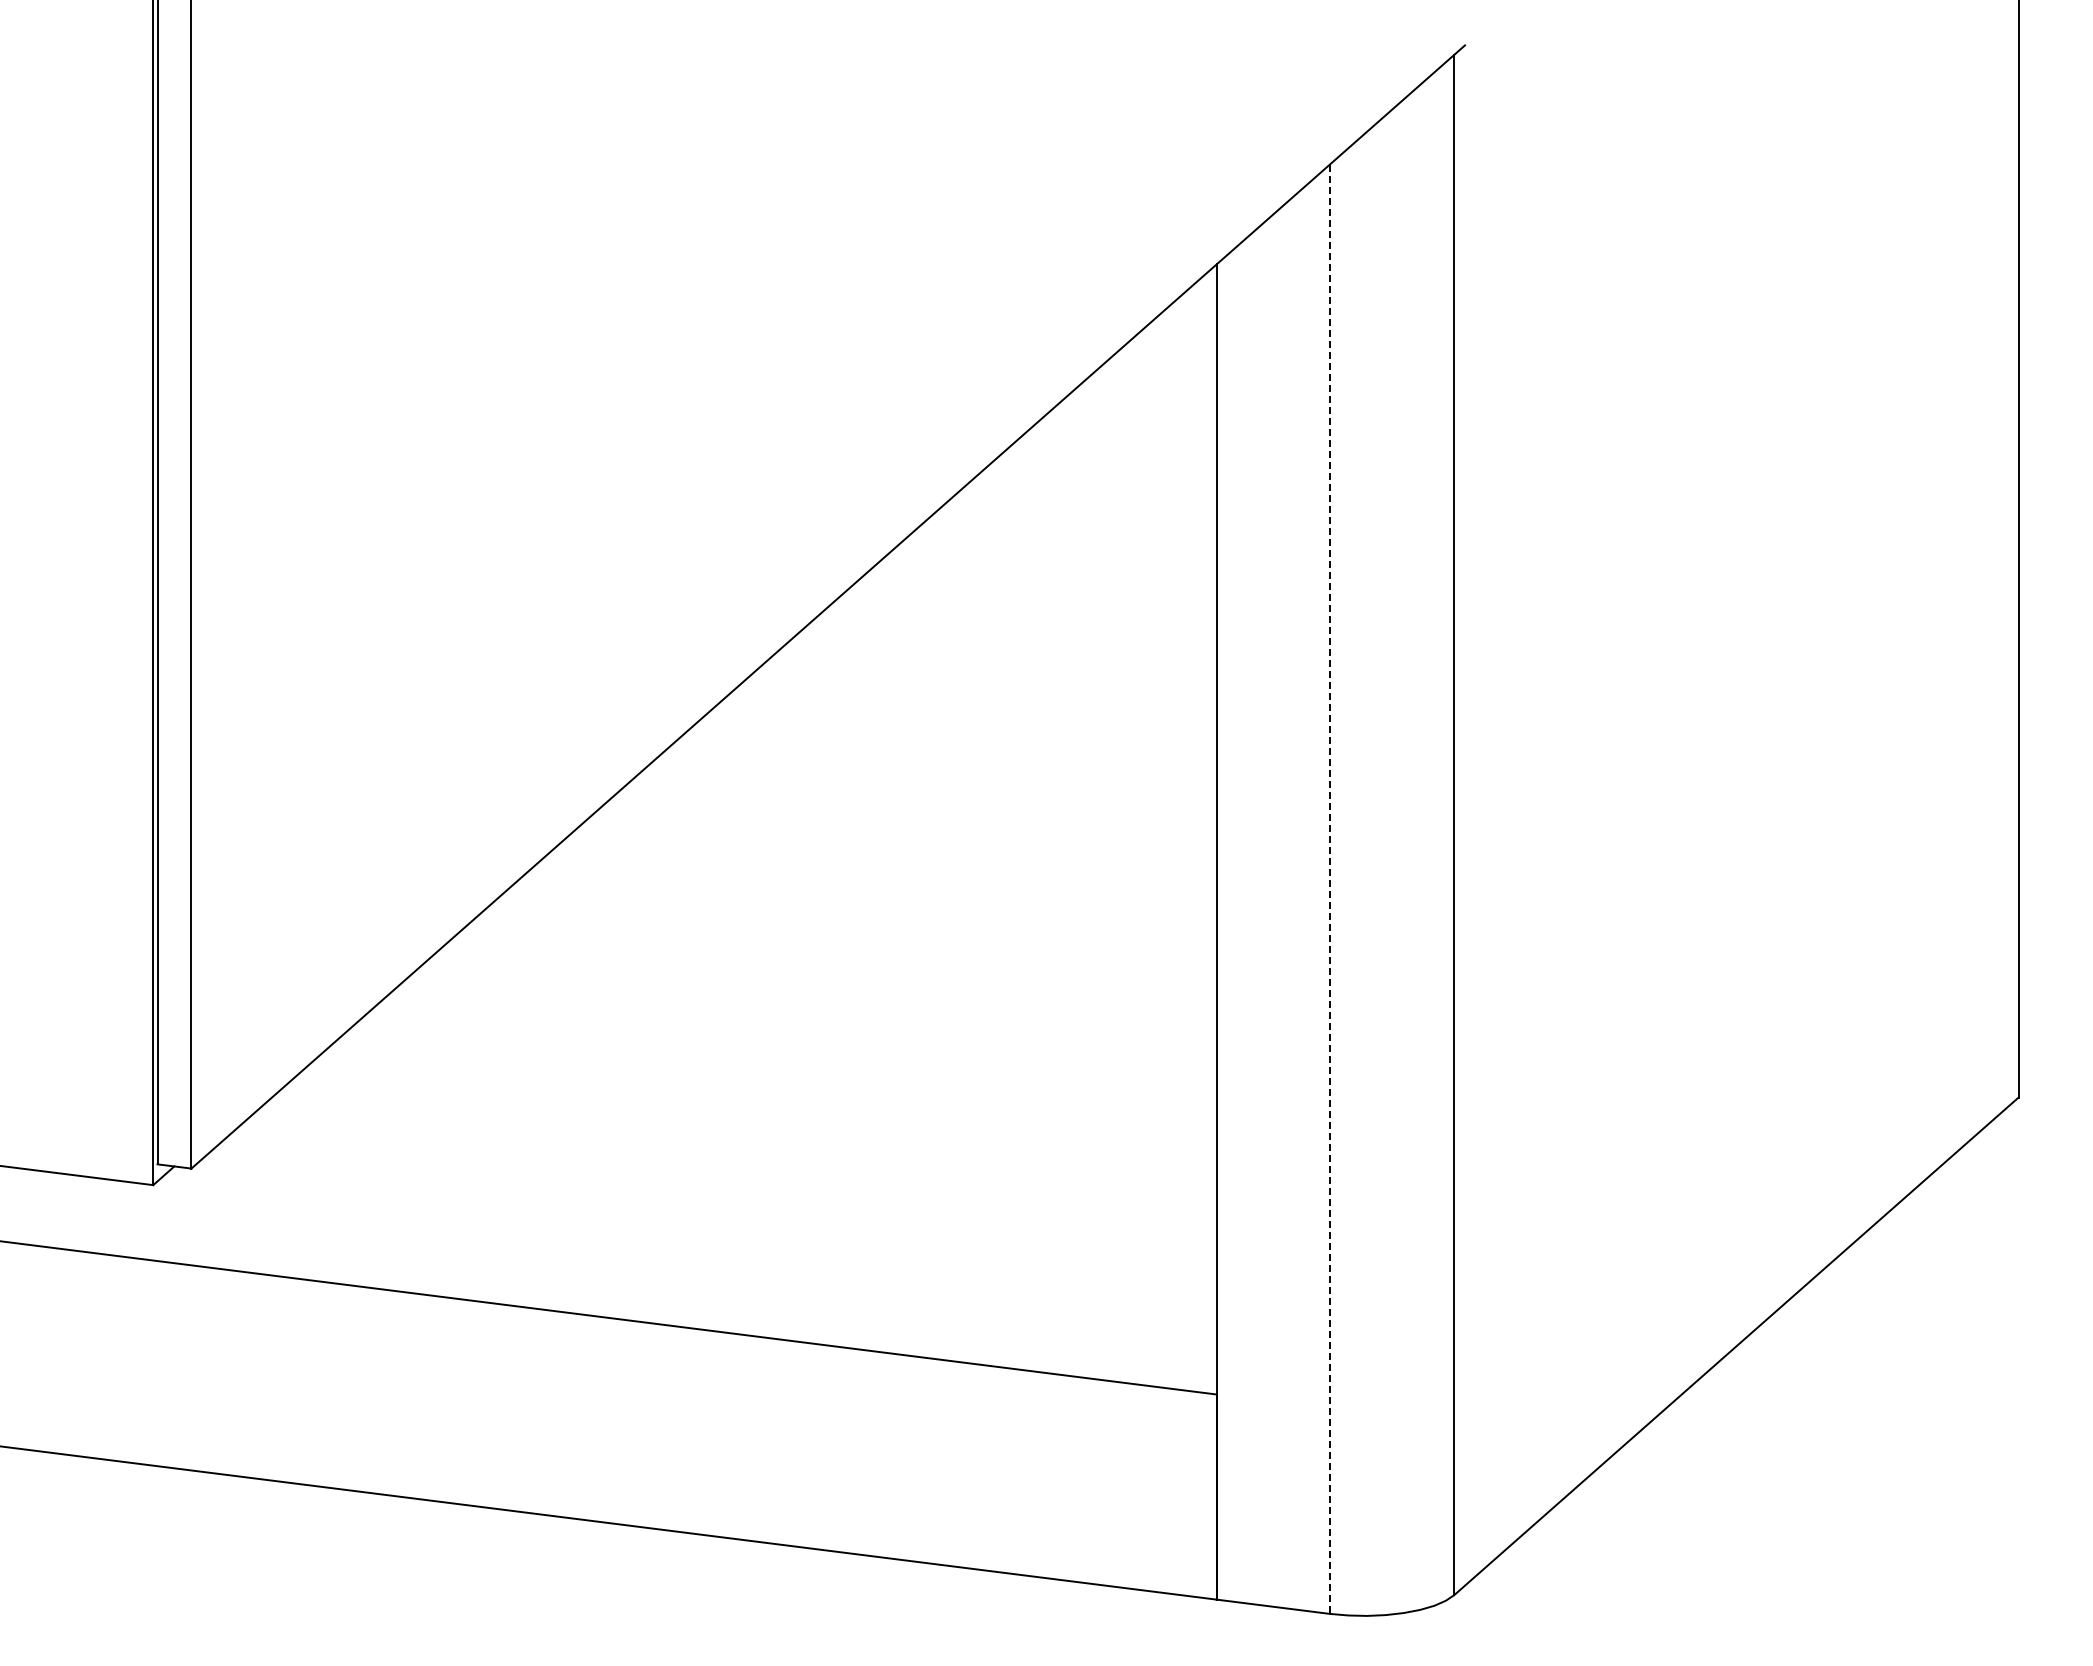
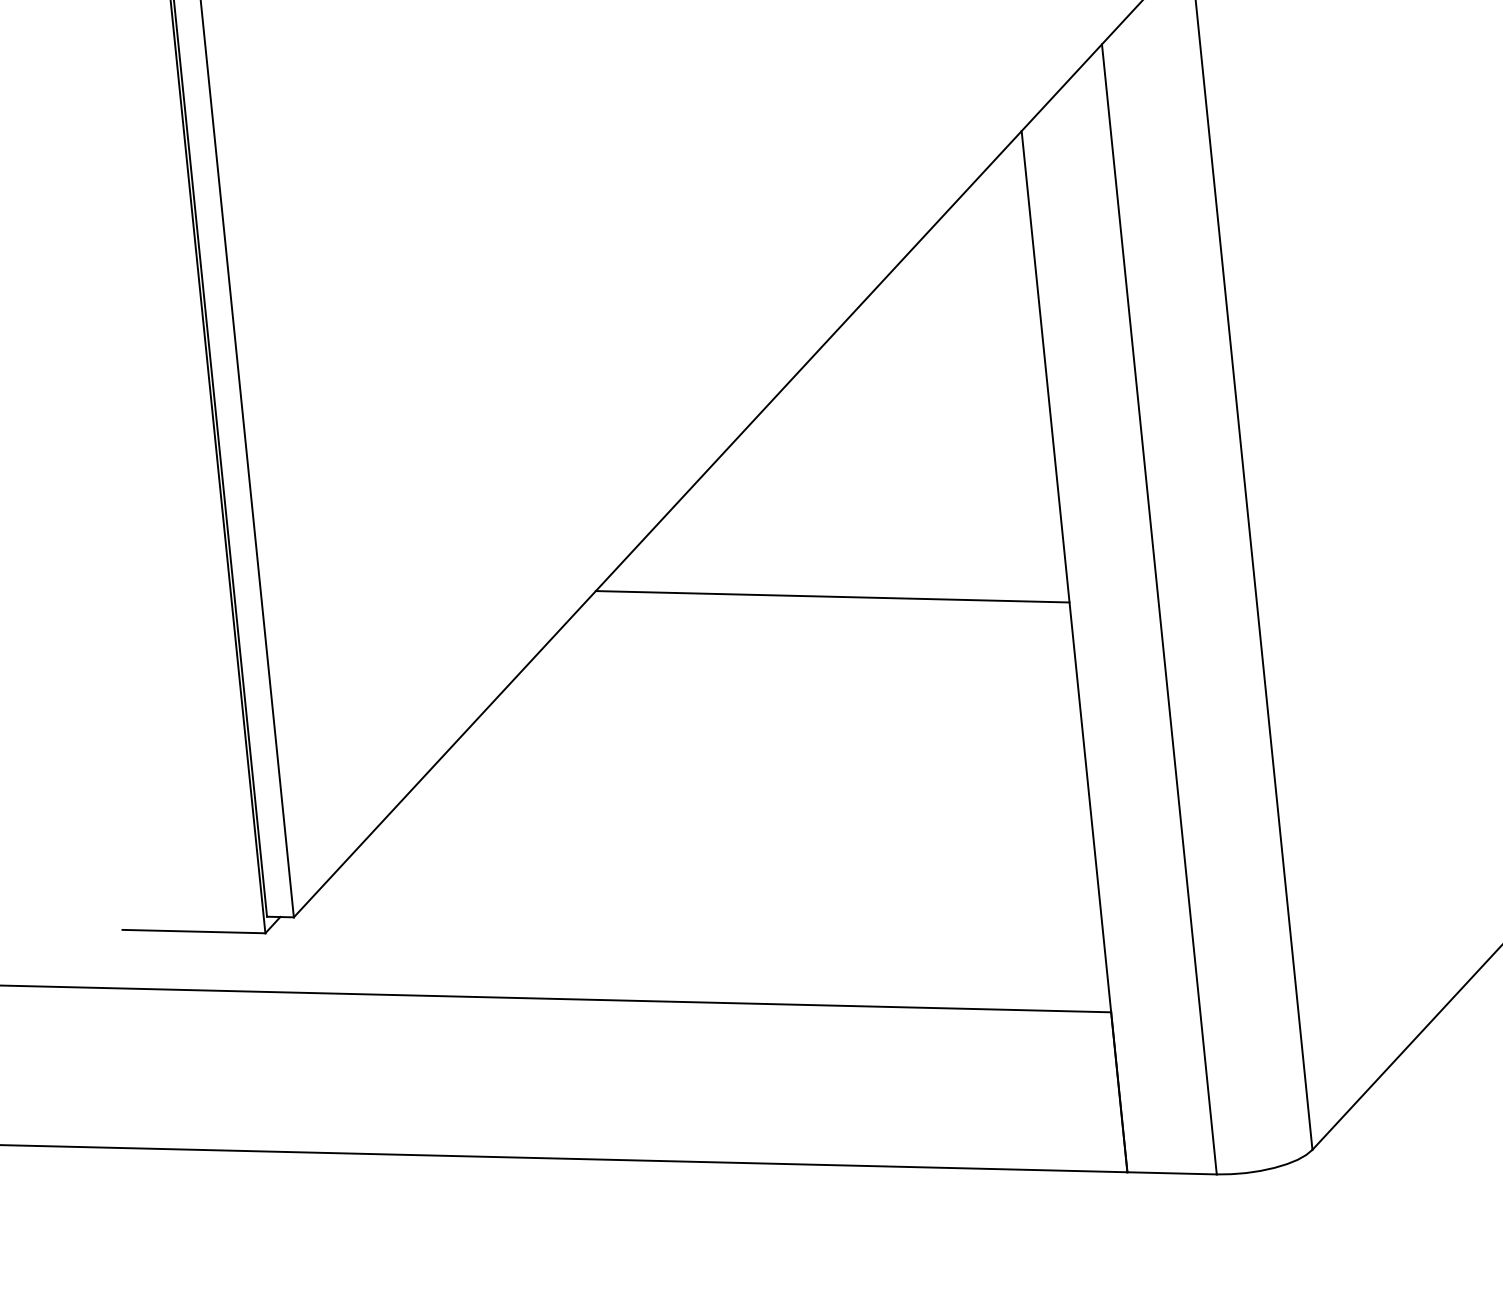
line: (916, 830) -> (832, 596), added
line: (1329, 889) -> (1159, 609), dashed -> solid

